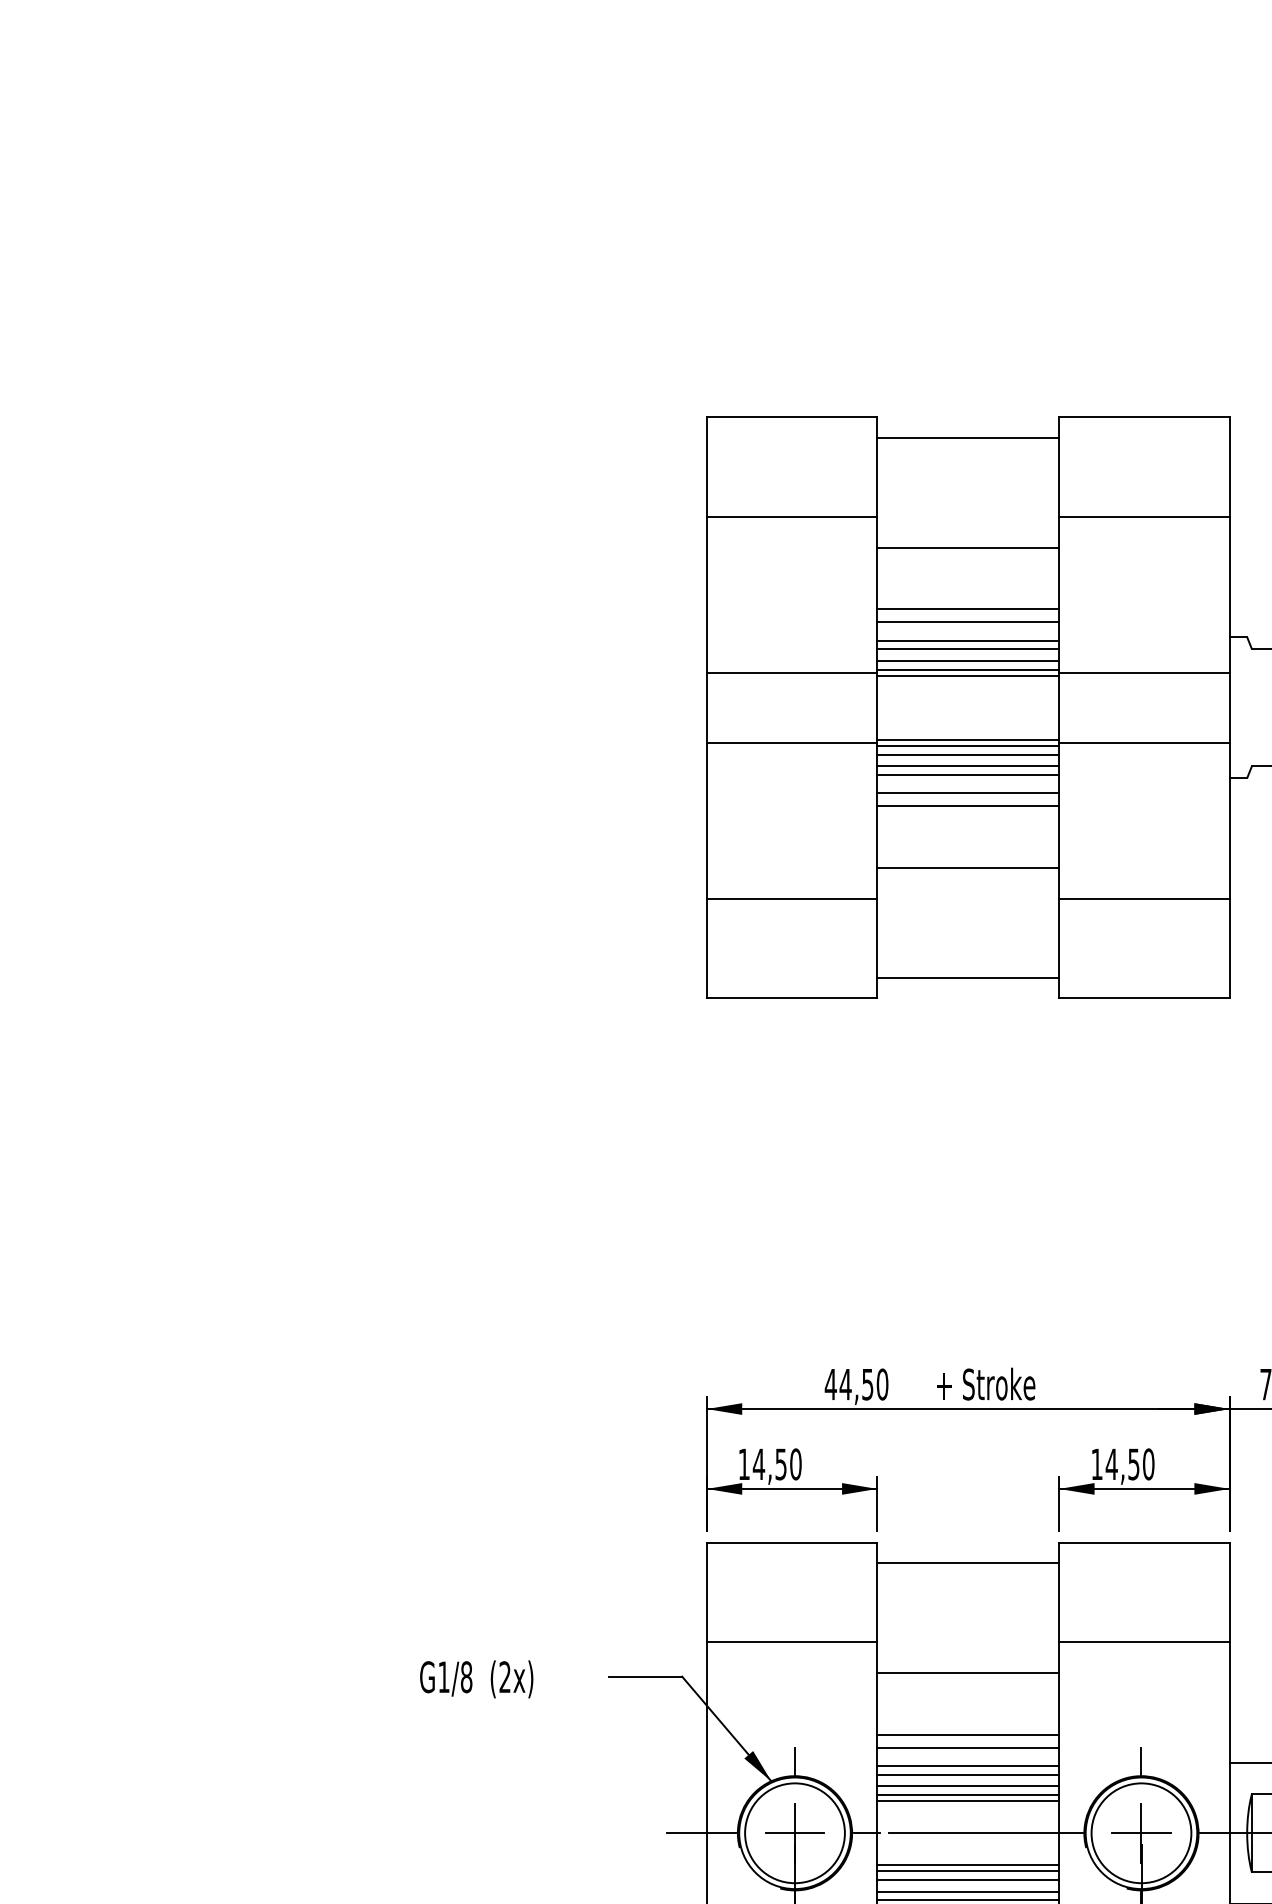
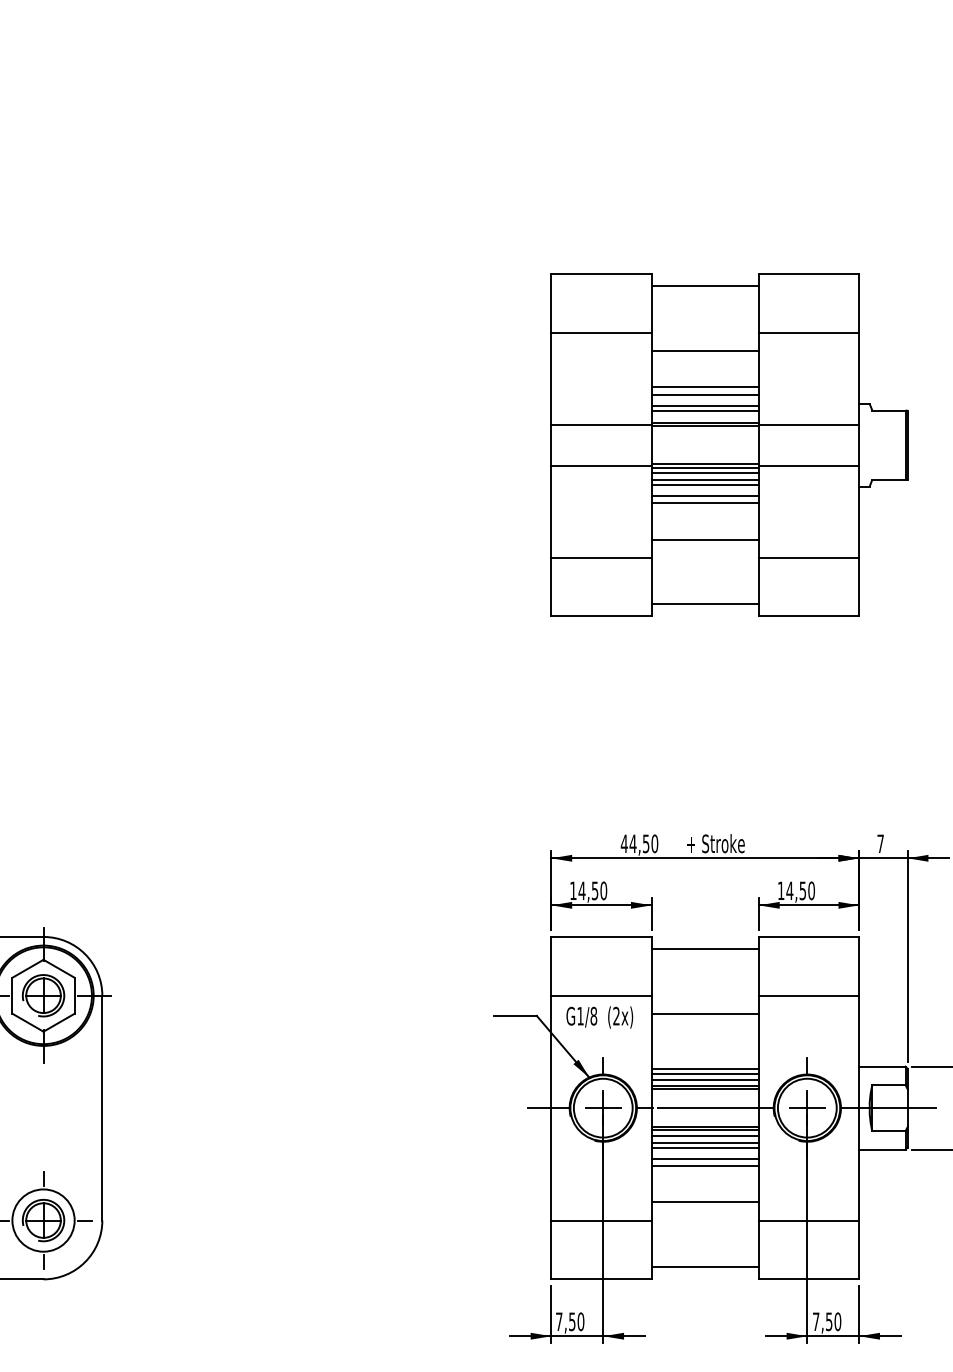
line: (966, 660) -> (704, 417), removed
text: (476, 1679) -> (599, 1017), moved
line: (966, 1735) -> (704, 1050), removed
line: (966, 1747) -> (704, 1057), removed

